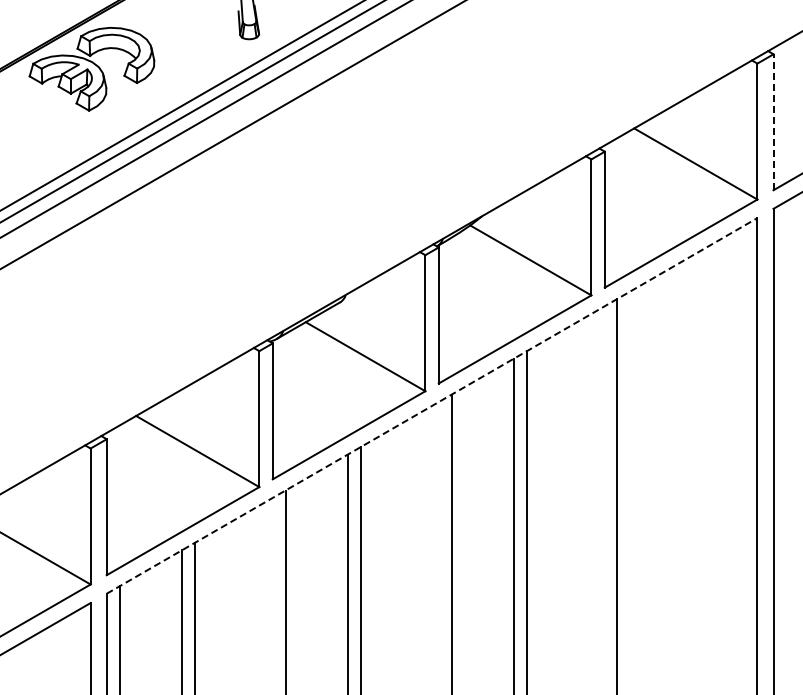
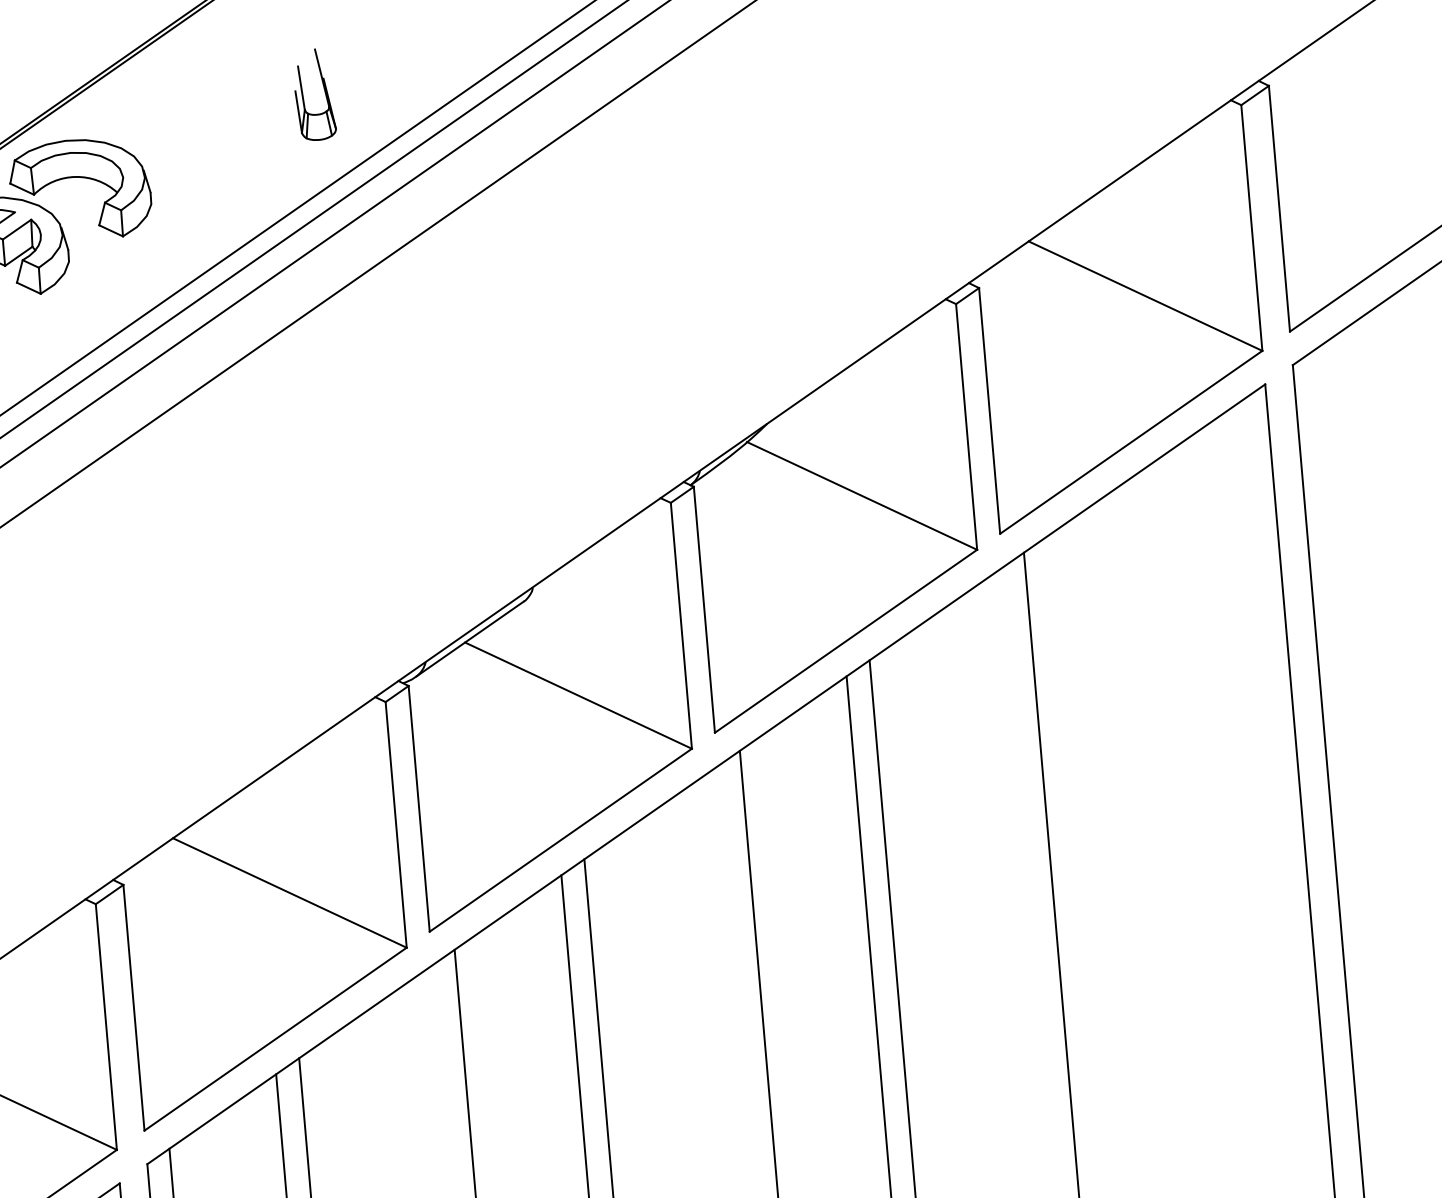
line: (773, 122) -> (1279, 209), dashed -> solid
line: (432, 405) -> (707, 773), dashed -> solid

